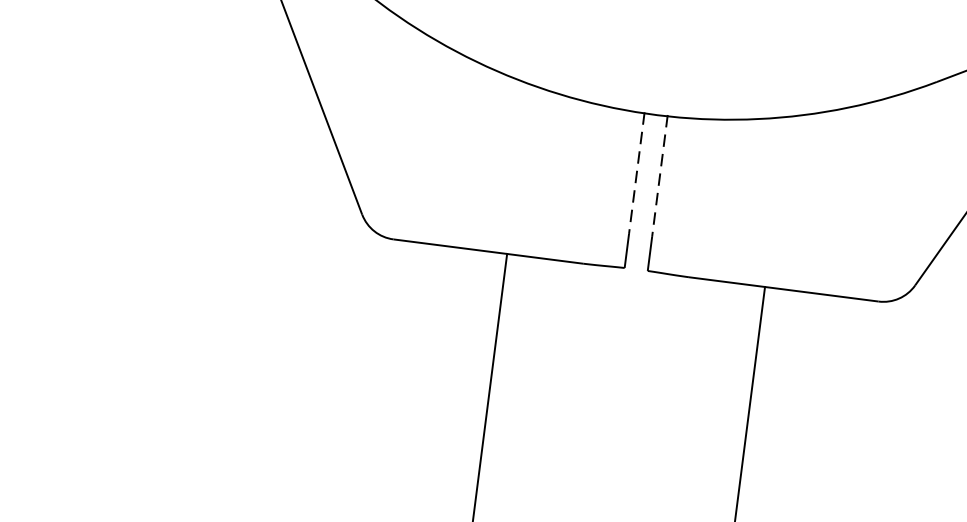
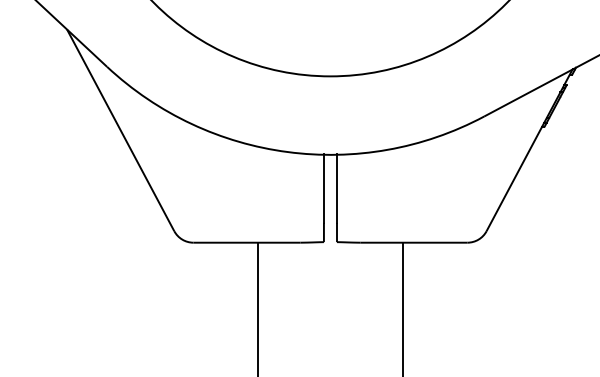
line: (635, 174) -> (323, 189), dashed -> solid
line: (659, 175) -> (336, 188), dashed -> solid

